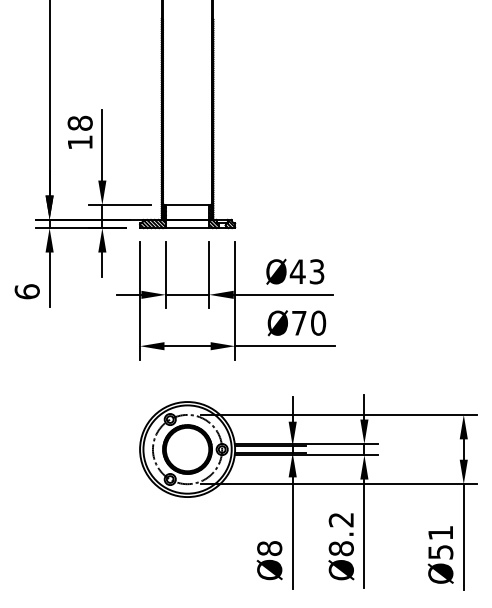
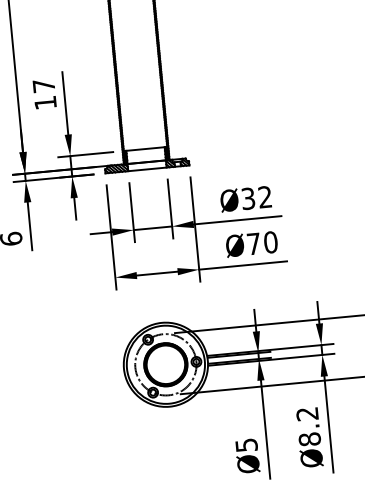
text: (79, 122) -> (43, 85), 18 -> 17
text: (306, 271) -> (255, 197), Ø43 -> Ø32
text: (269, 548) -> (246, 445), Ø8 -> Ø5

